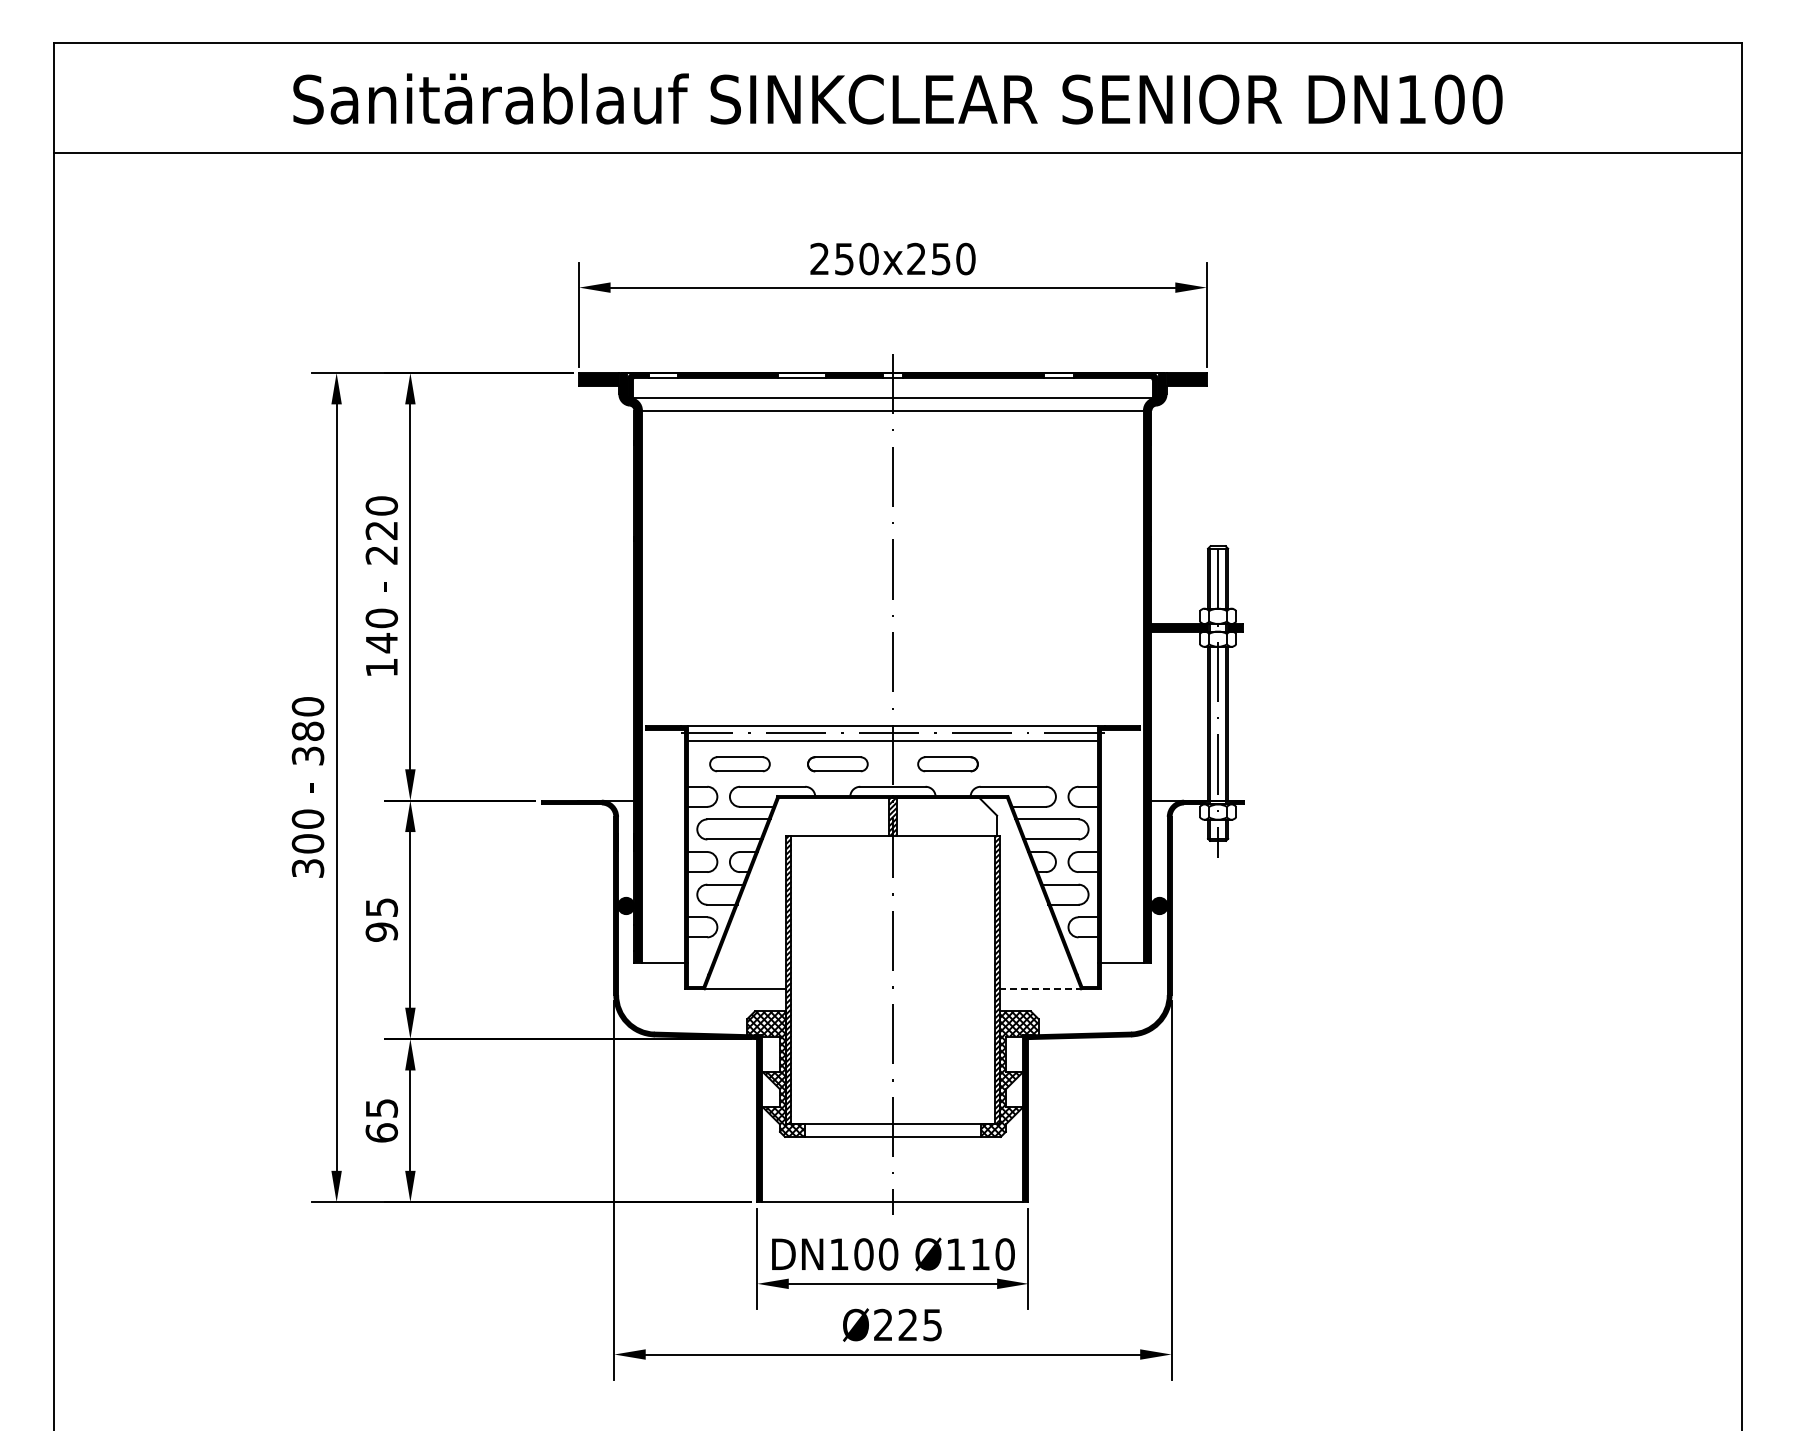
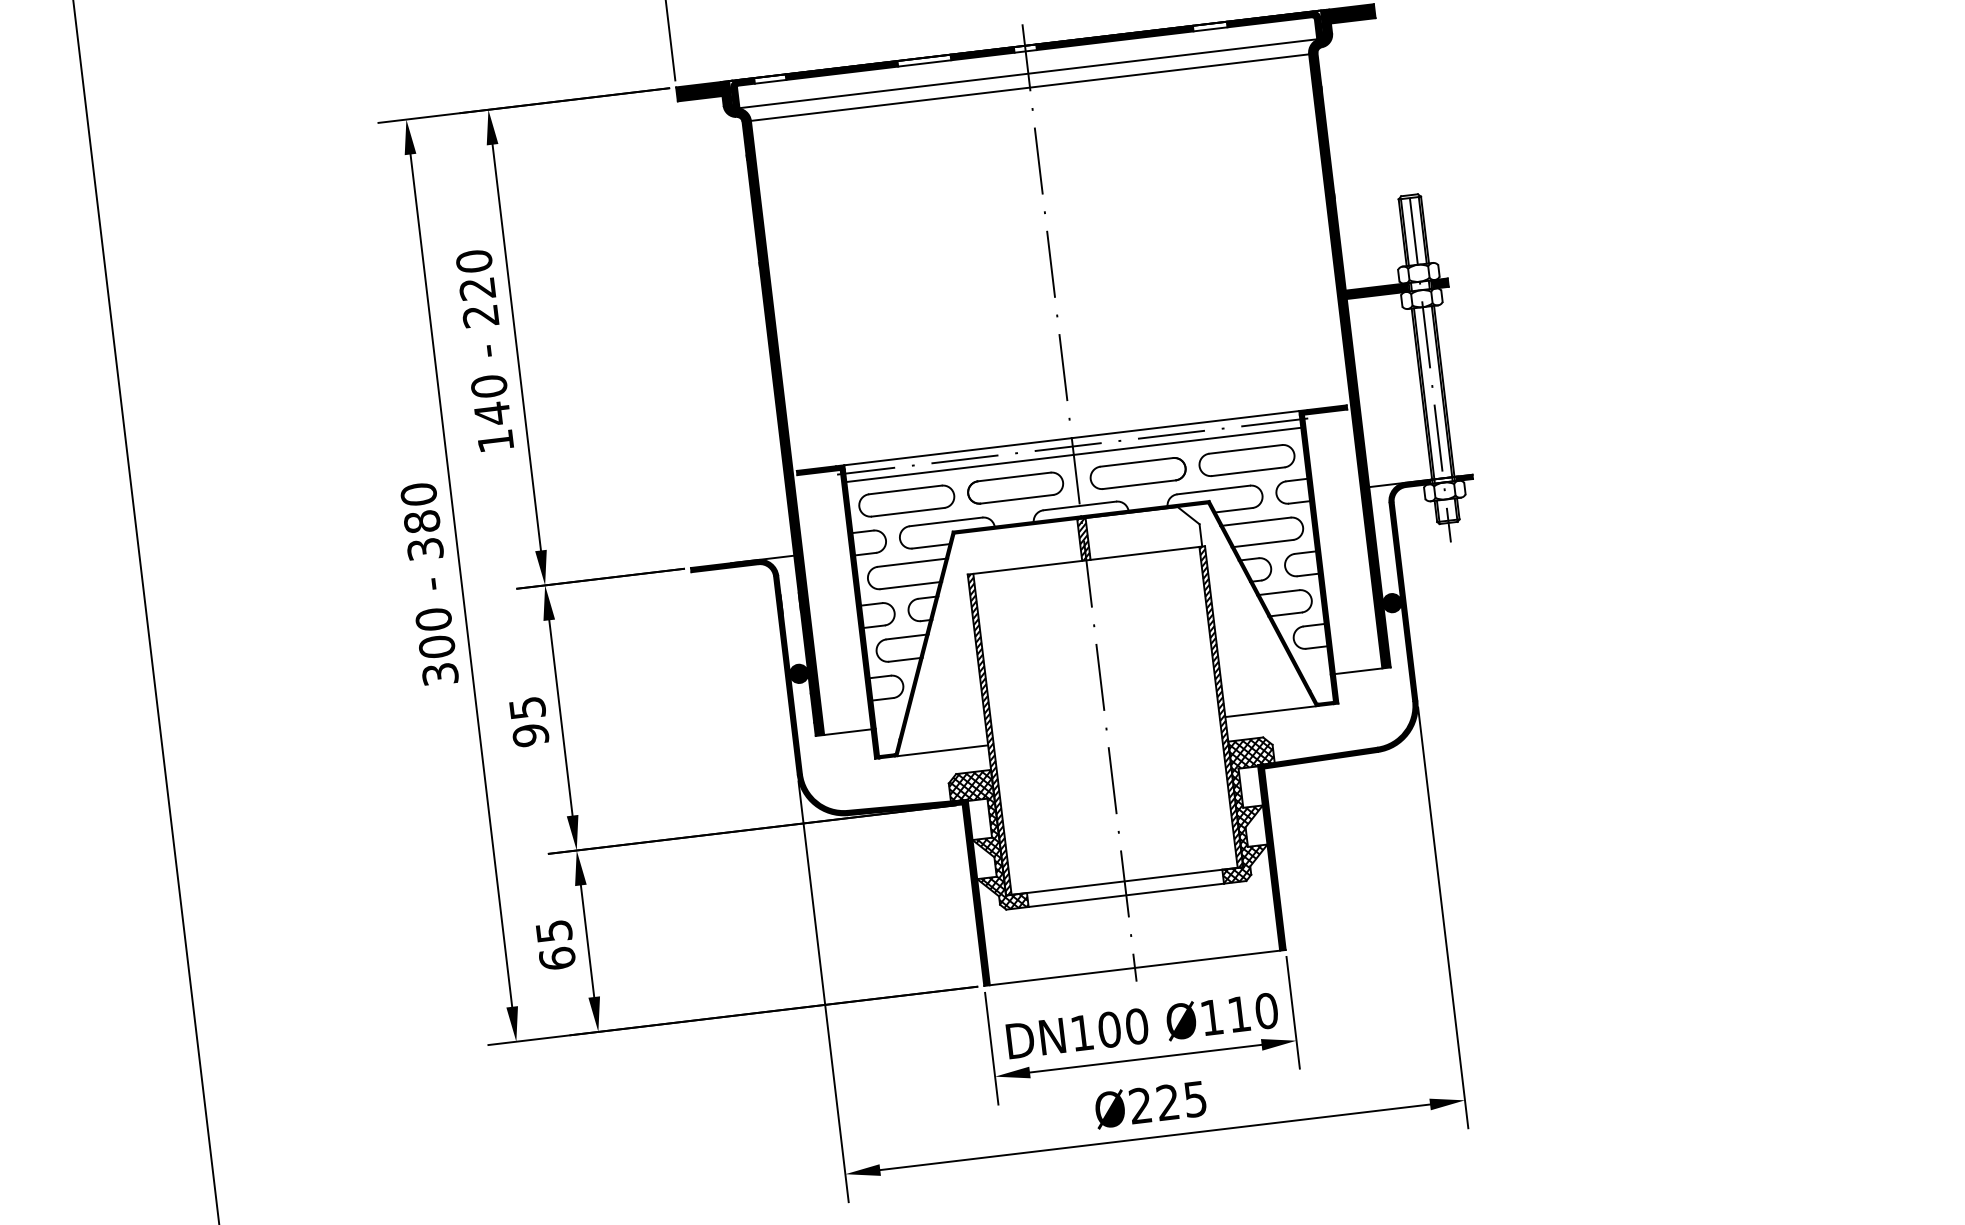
part: (739, 764) -> (906, 501), size x1.43
part: (837, 764) -> (1015, 488), size x1.43
part: (947, 764) -> (1137, 473), size x1.43
part: (1045, 764) -> (1246, 460), added
line: (1041, 989) -> (1271, 711), dashed -> solid

